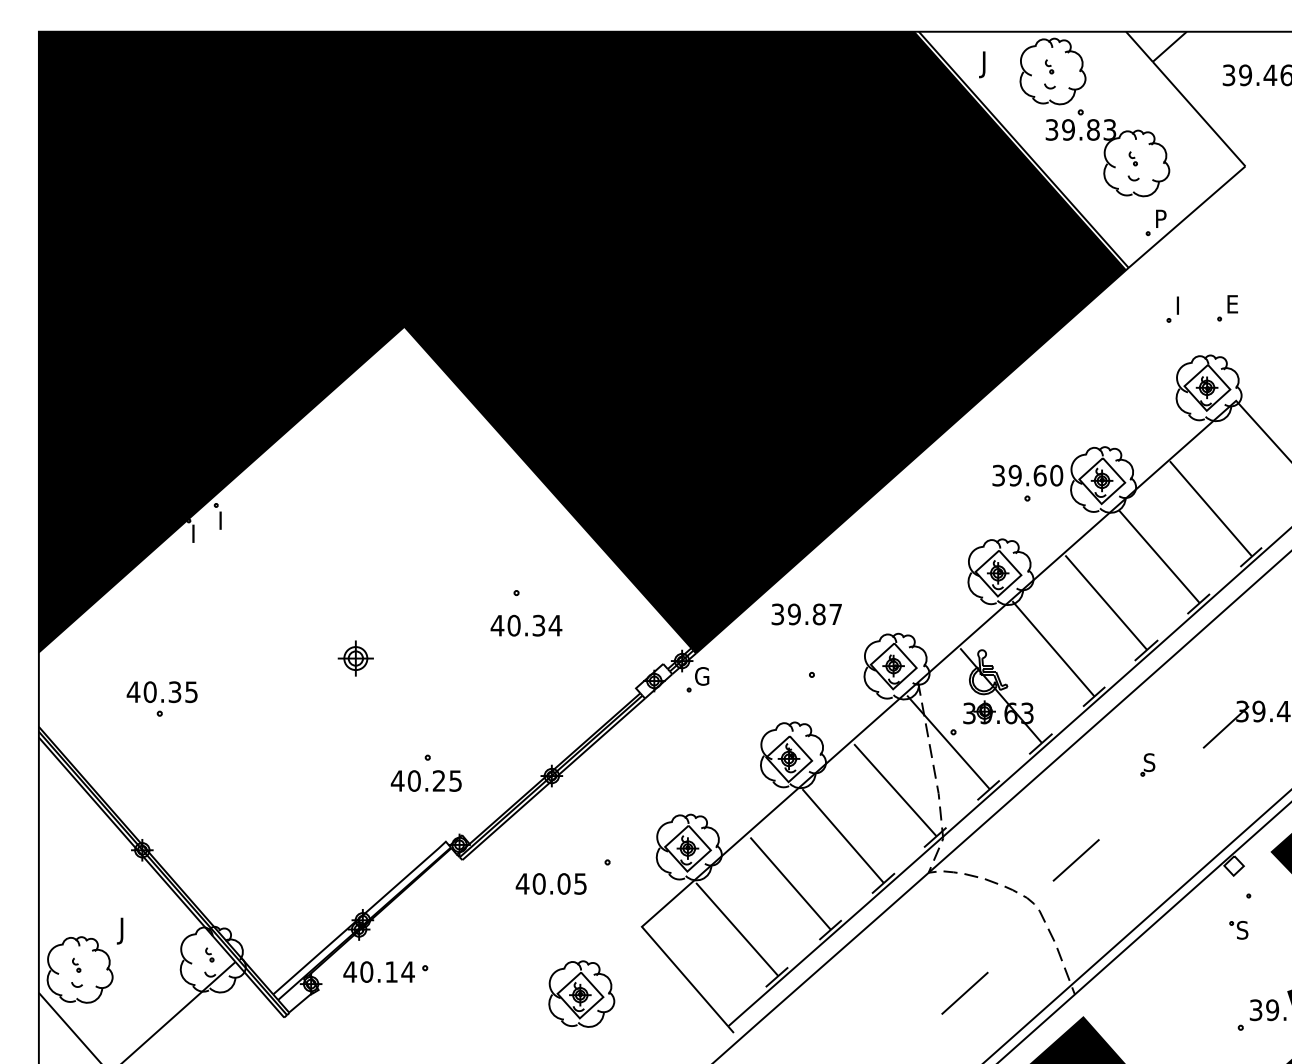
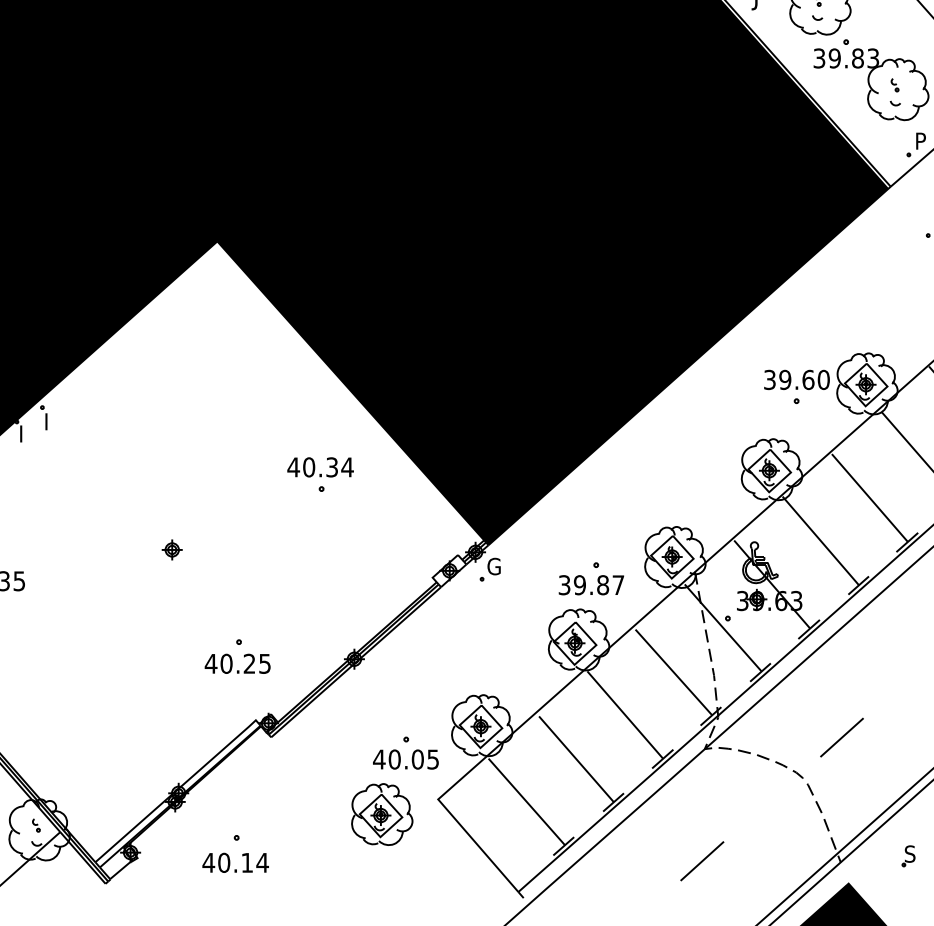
text: (806, 614) -> (591, 585), moved
text: (526, 625) -> (320, 467), moved
part: (355, 658) -> (171, 549), size x0.62
part: (1147, 764) -> (908, 855), moved
text: (550, 883) -> (405, 759), moved
text: (378, 971) -> (235, 862), moved
line: (964, 992) -> (701, 860), moved
part: (581, 993) -> (381, 813), moved

